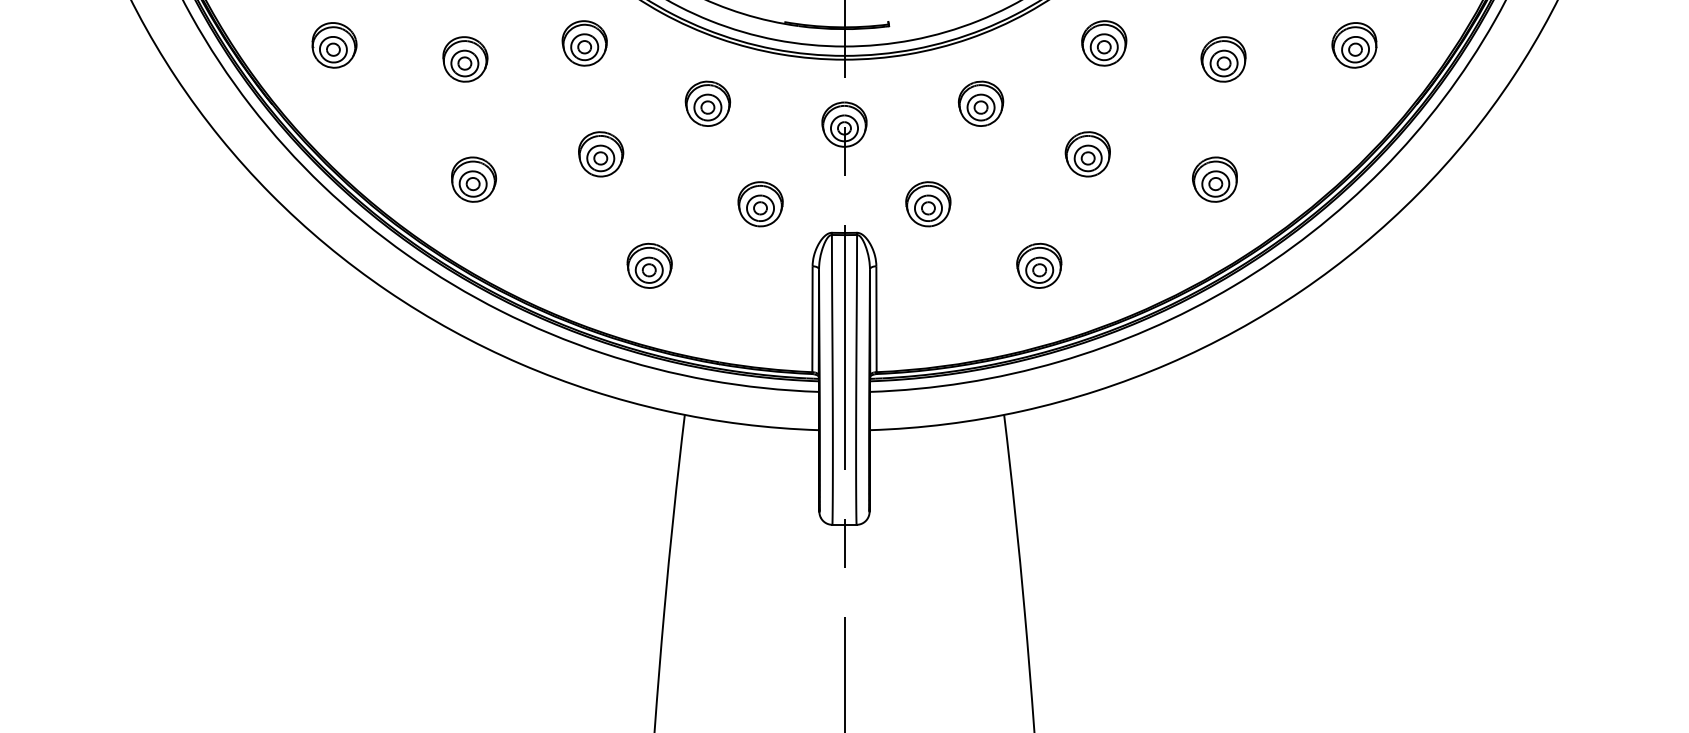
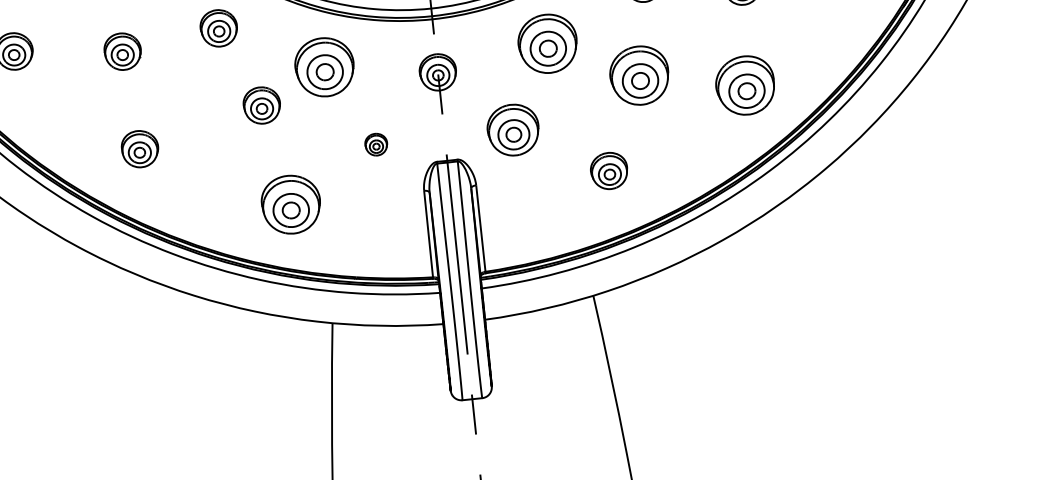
part: (707, 103) -> (324, 66), size x1.6
part: (980, 103) -> (547, 43), size x1.6
part: (601, 154) -> (262, 105), moved
part: (1087, 154) -> (639, 75), size x1.6
part: (1214, 179) -> (744, 85), size x1.6
part: (760, 204) -> (376, 144), size x0.6
part: (928, 204) -> (513, 130), size x1.4
part: (649, 265) -> (290, 204), size x1.6

